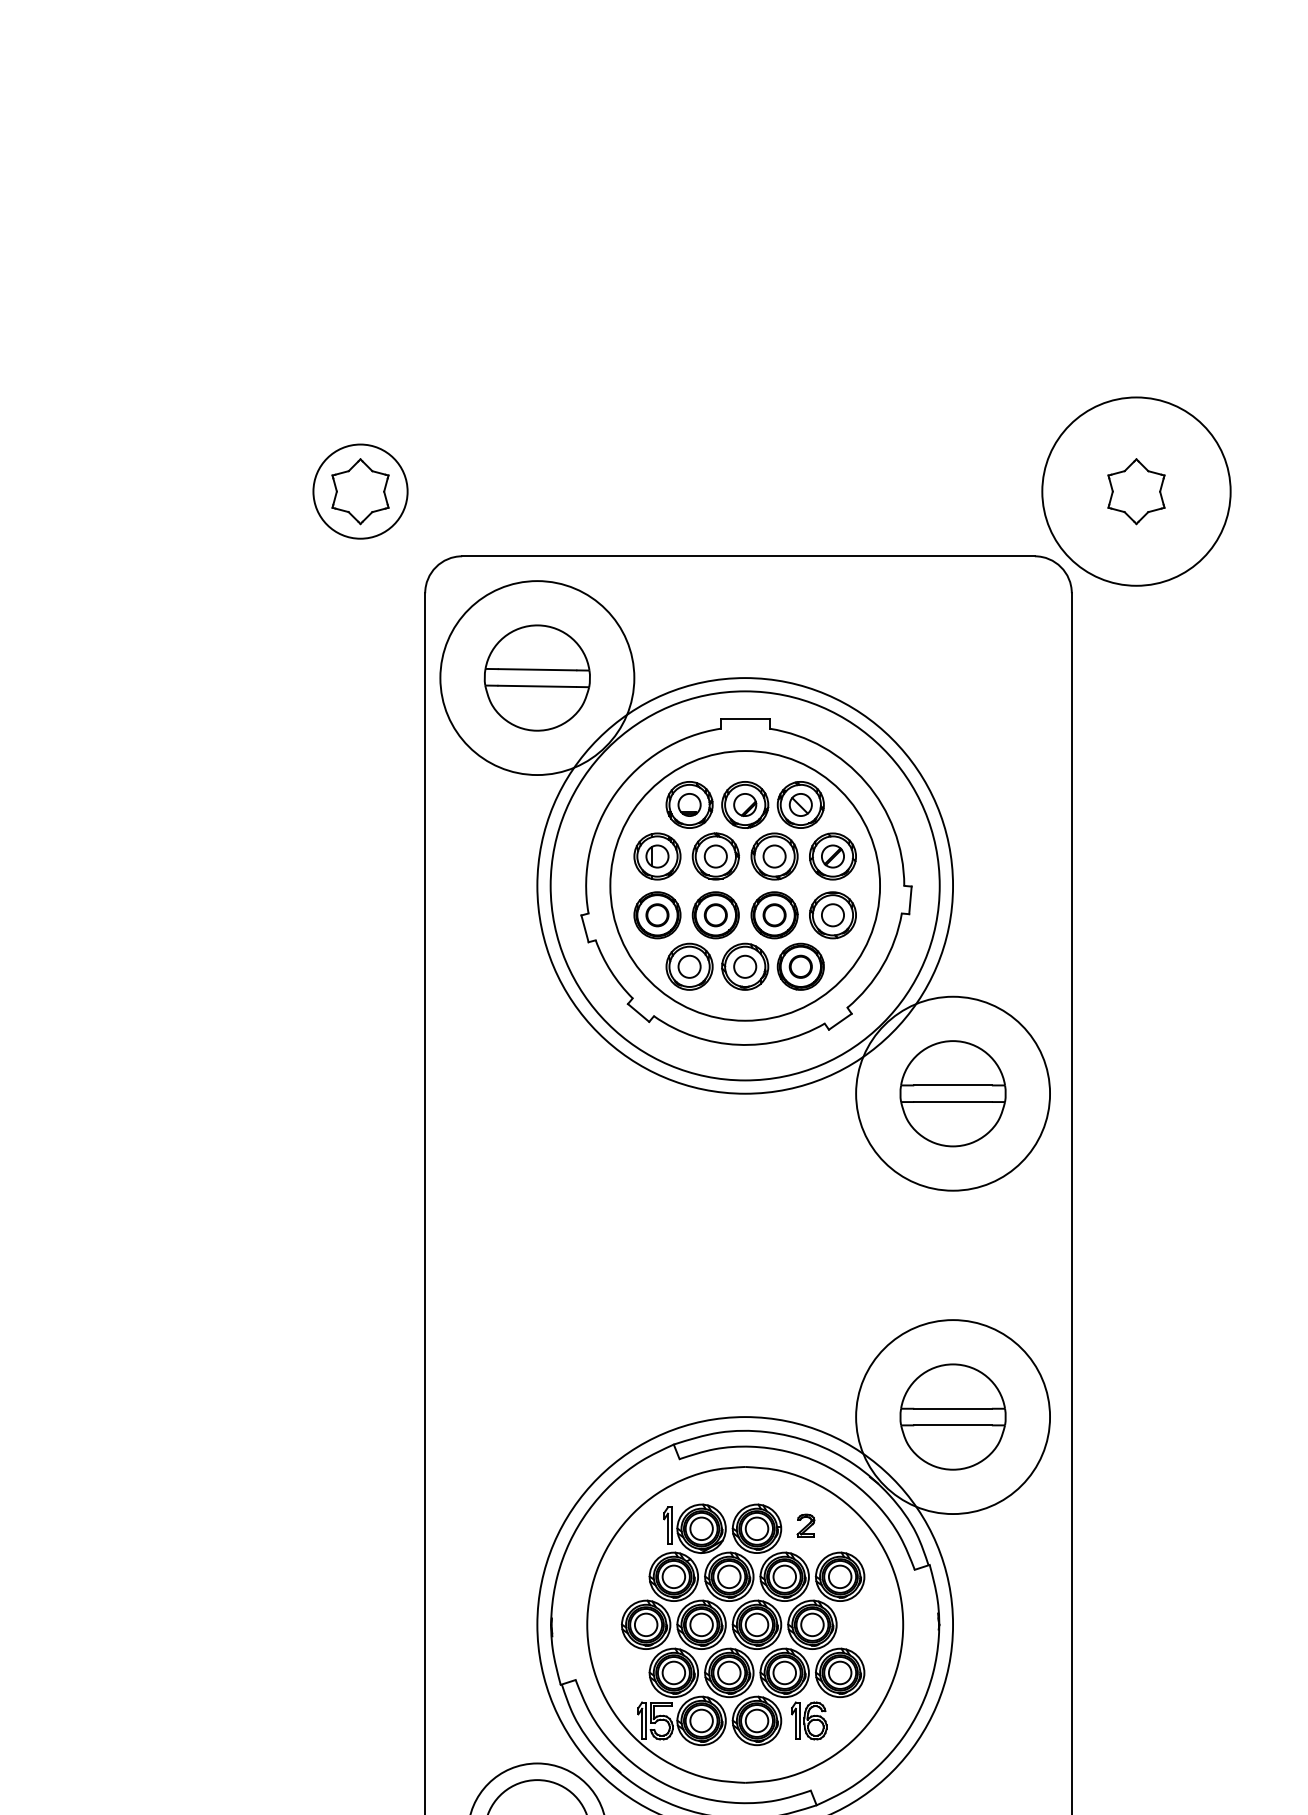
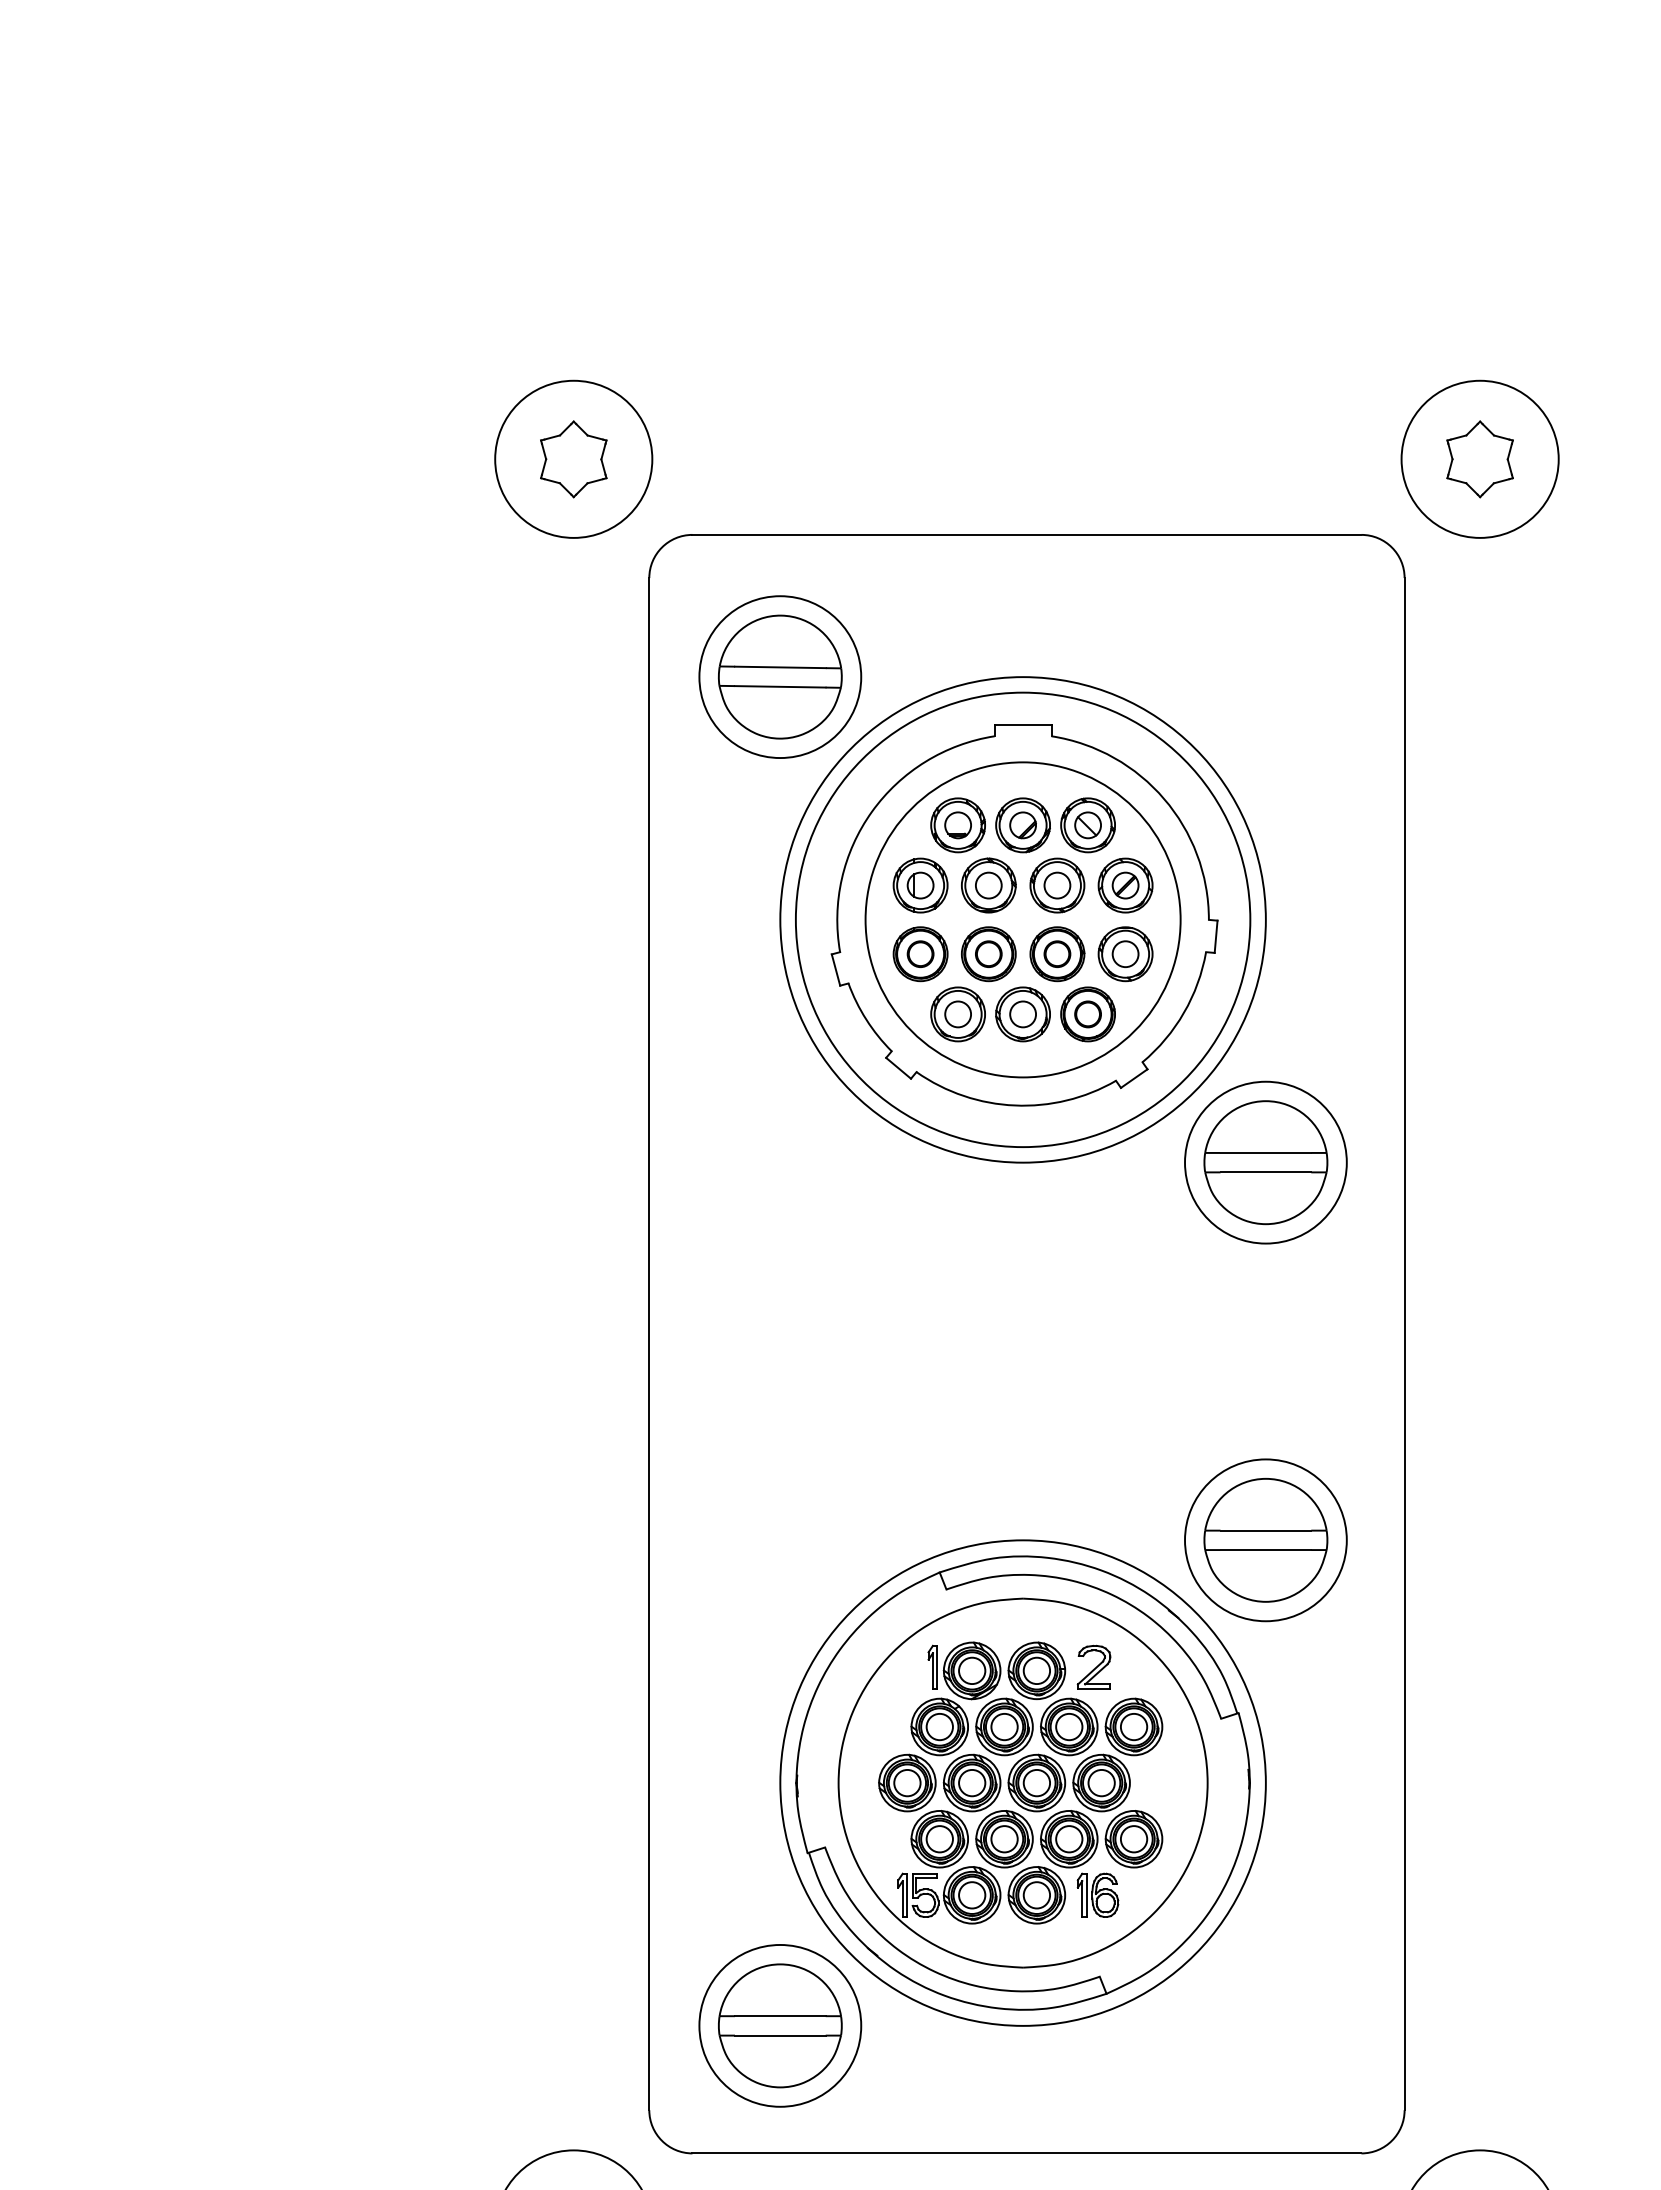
circle: (360, 490) -> (573, 458), size x1.43
circle: (1135, 490) -> (1479, 458), size x0.71
circle: (537, 678) -> (780, 677), size x0.71
circle: (952, 1093) -> (1265, 1162), size x0.71
circle: (952, 1417) -> (1265, 1540), size x0.71
part: (805, 1525) -> (1093, 1666), size x1.67

